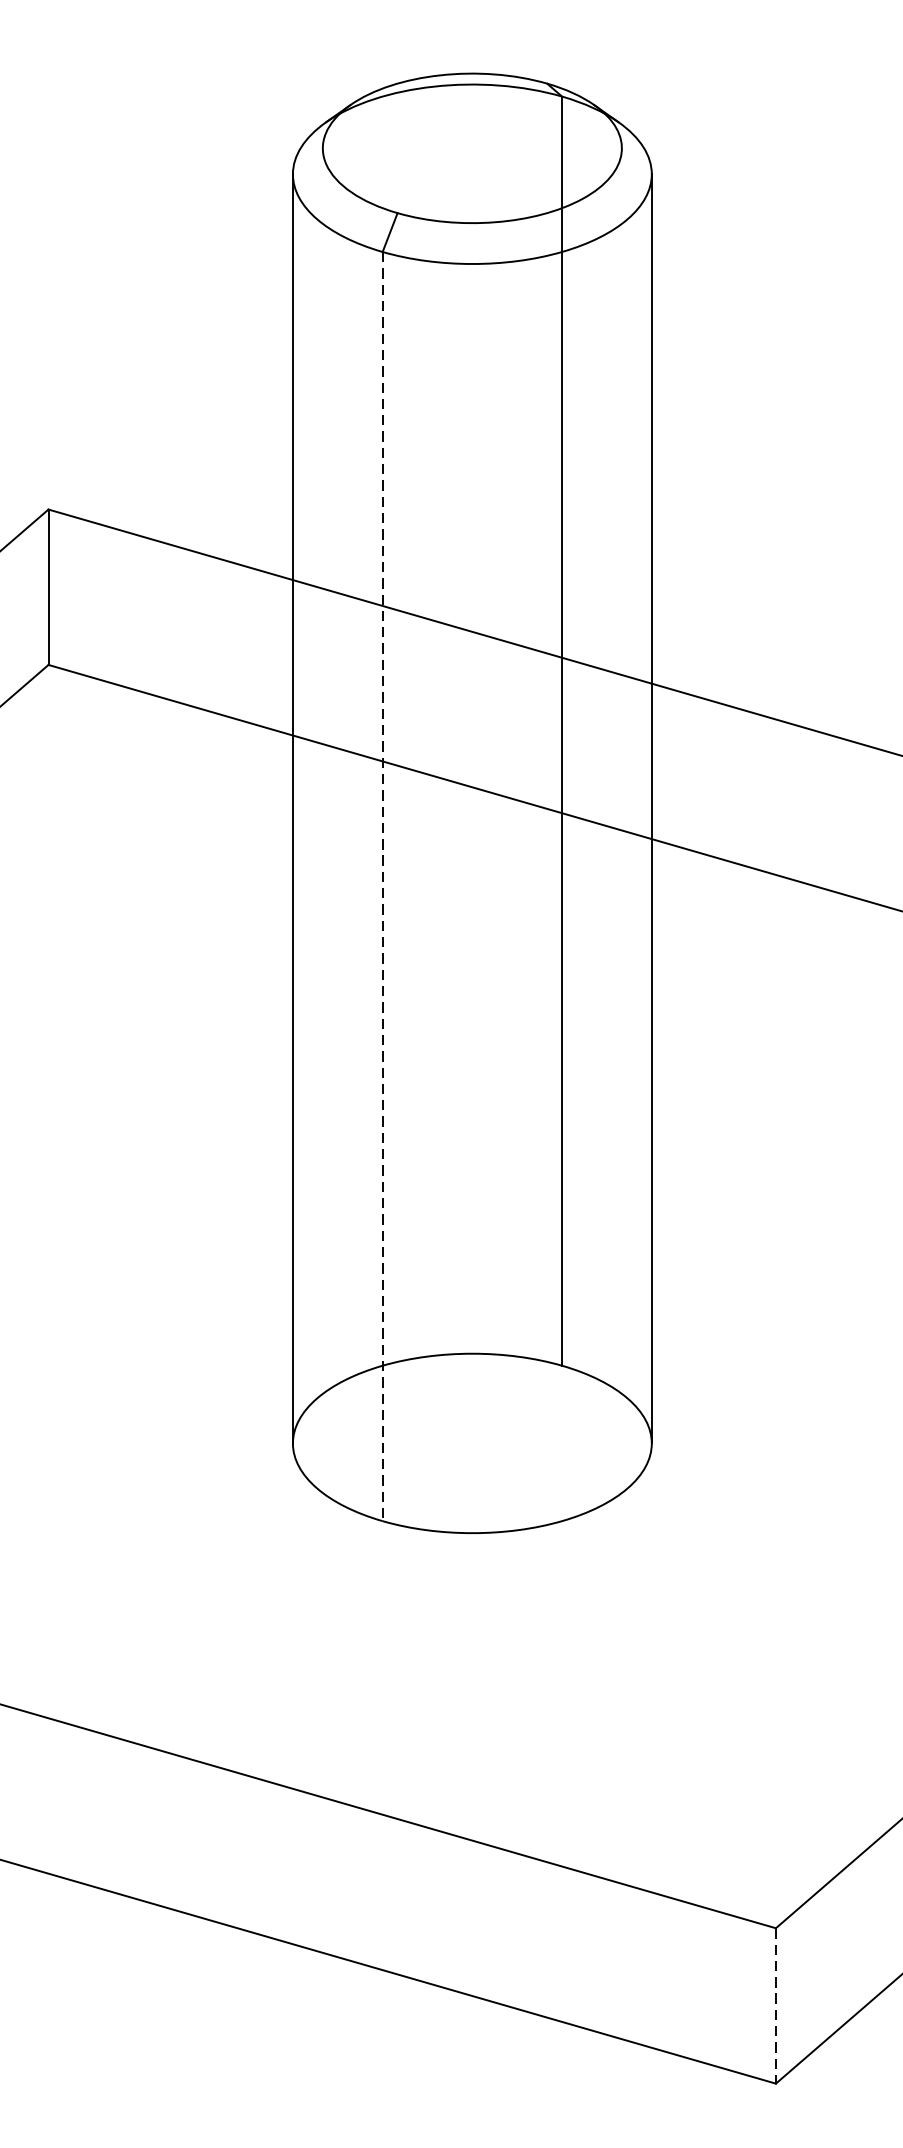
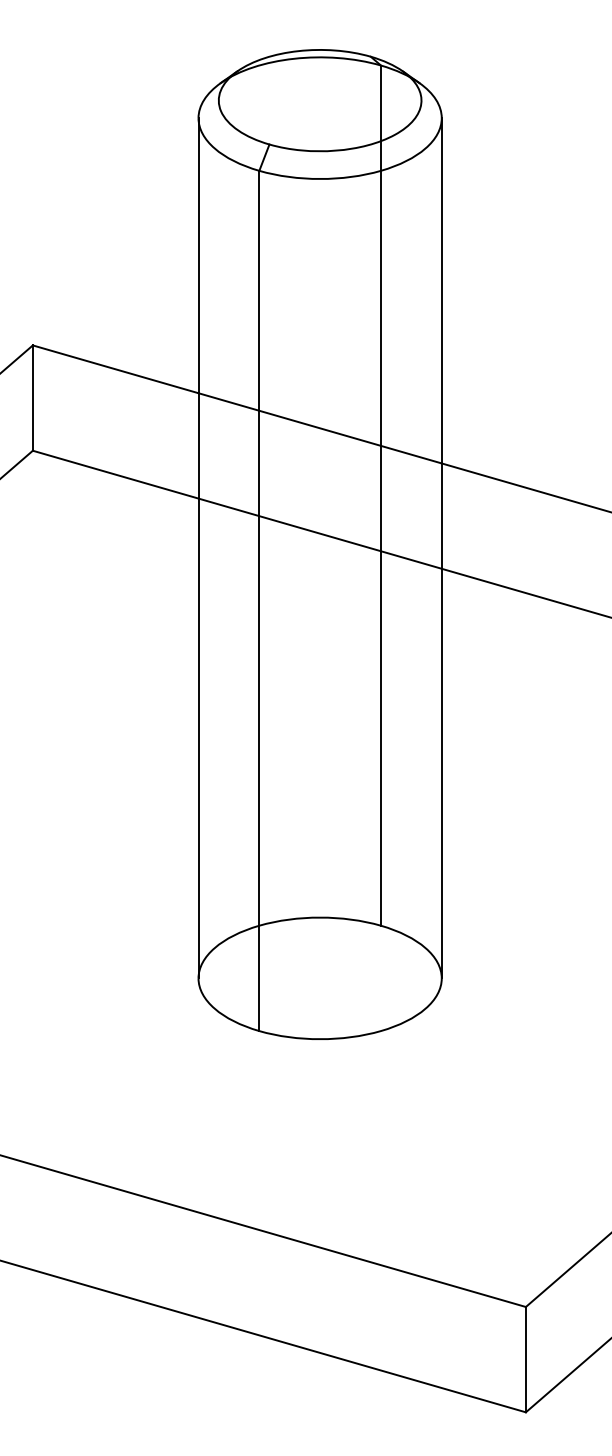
line: (382, 887) -> (259, 601), dashed -> solid
line: (775, 2005) -> (525, 1359), dashed -> solid

